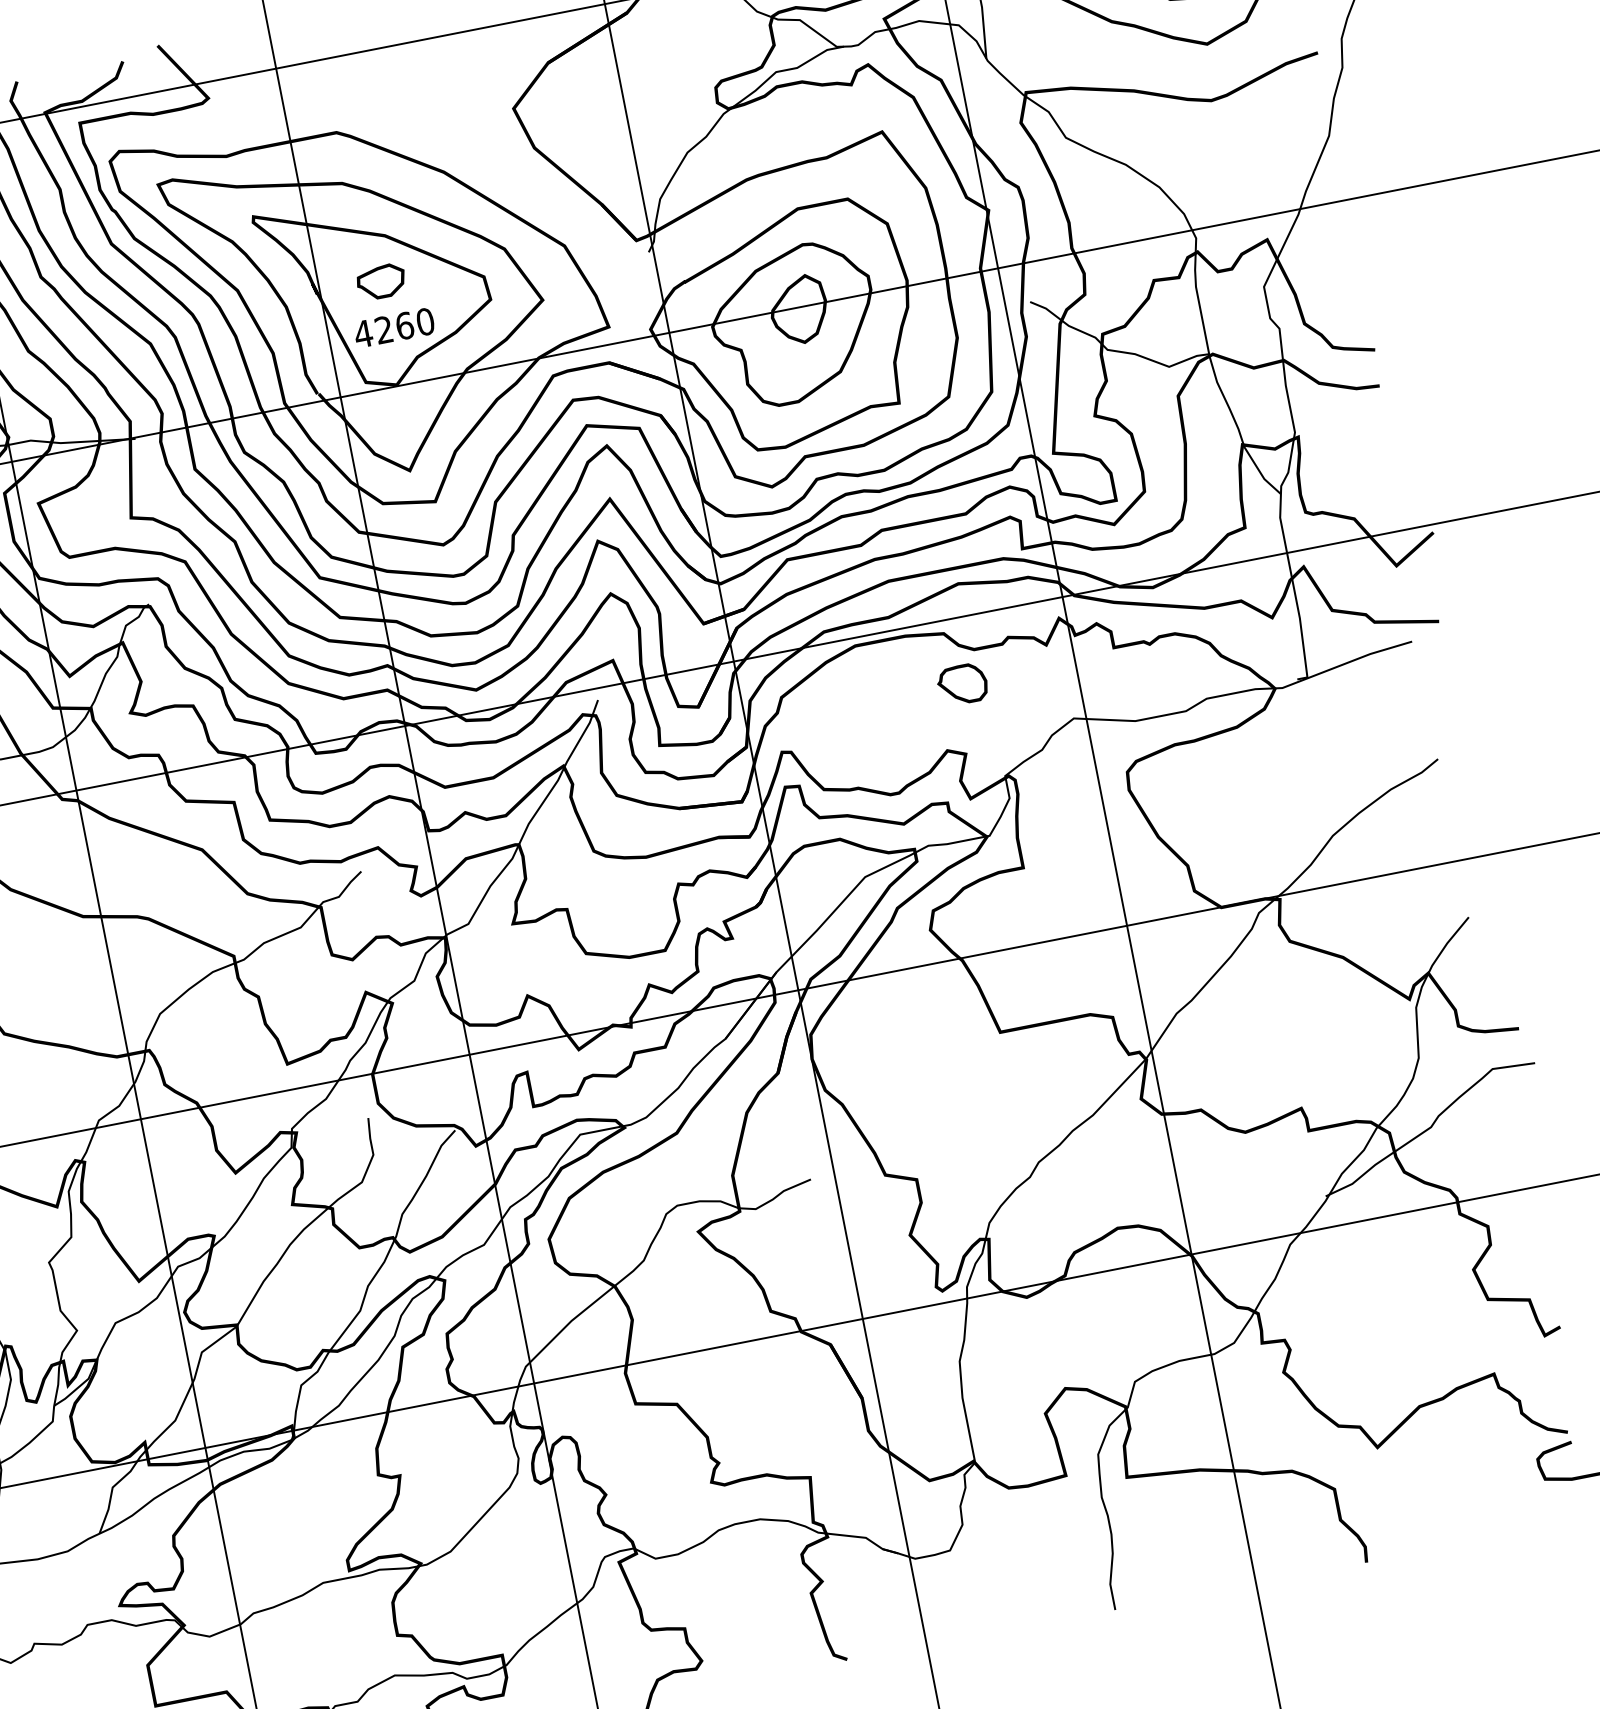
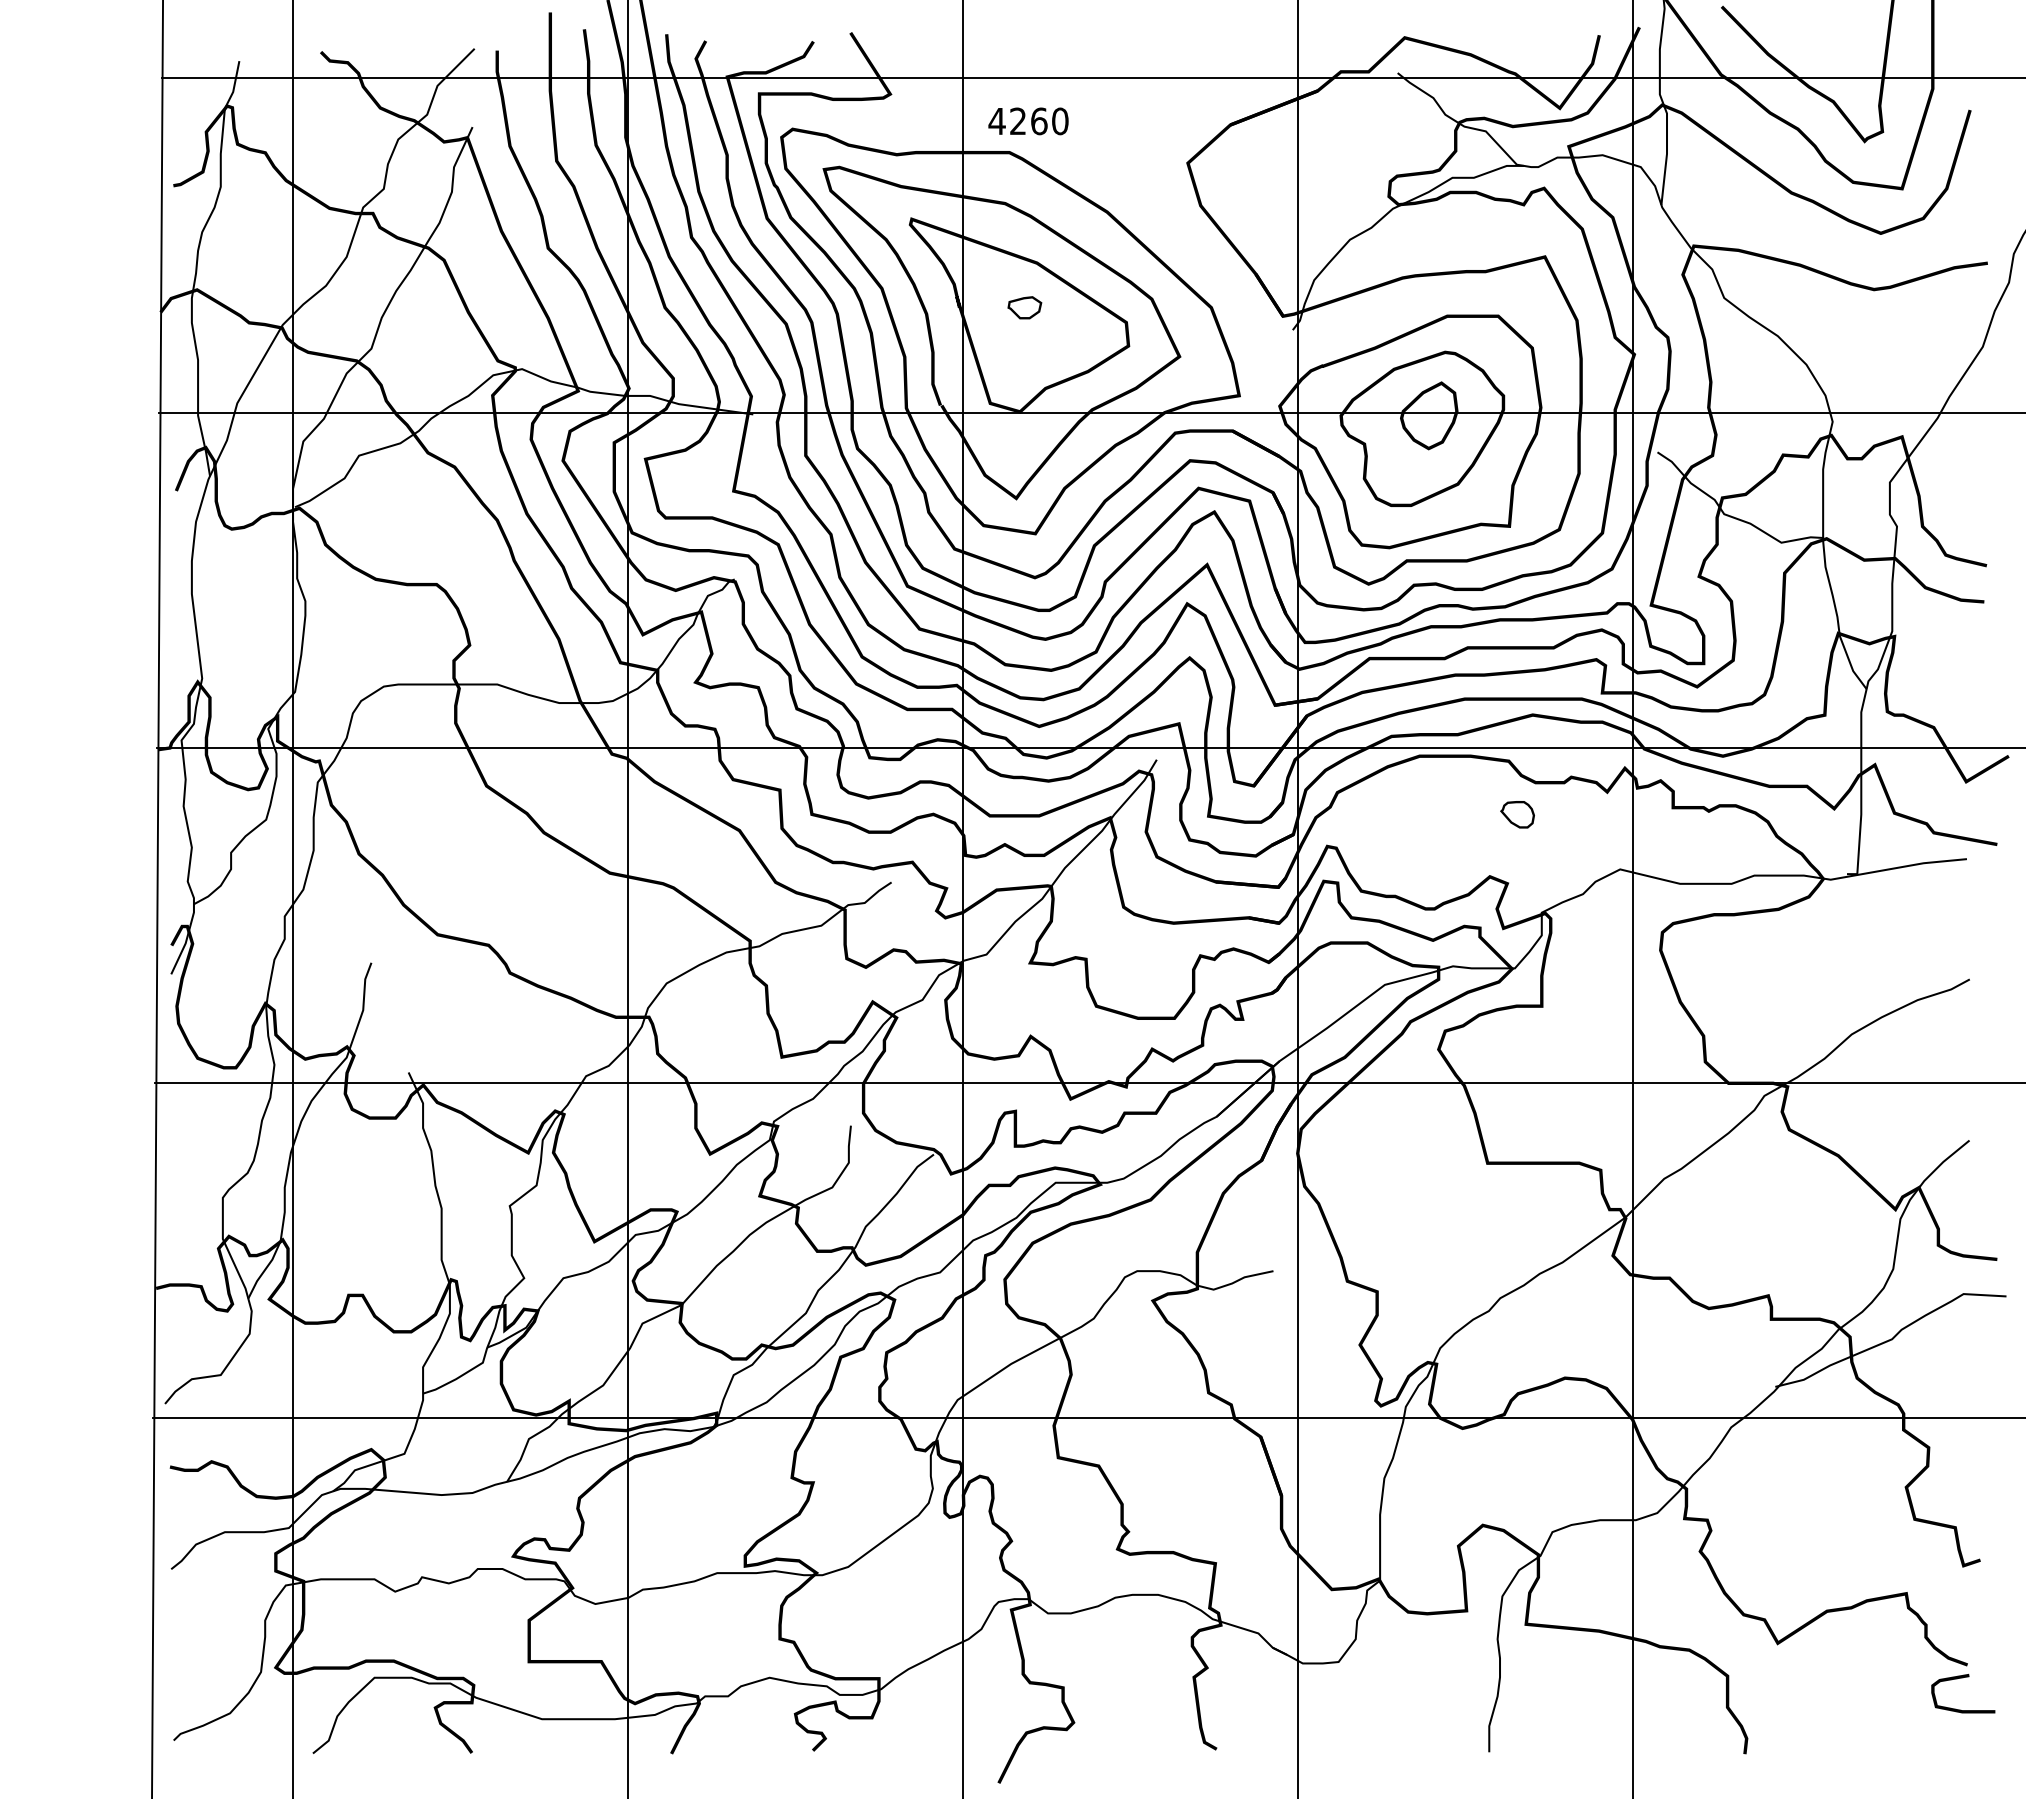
part: (381, 281) -> (1024, 307), size x0.7
text: (394, 328) -> (1028, 121), moved
part: (962, 684) -> (1517, 814), size x0.7

